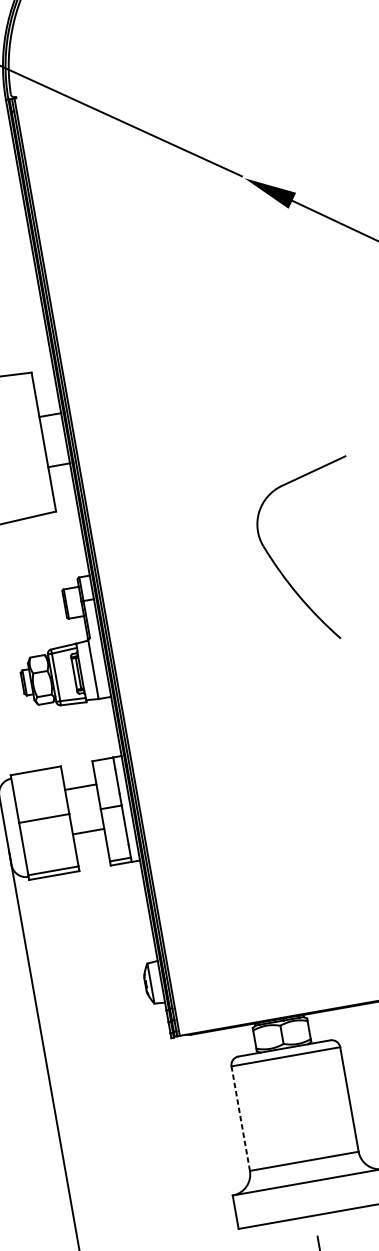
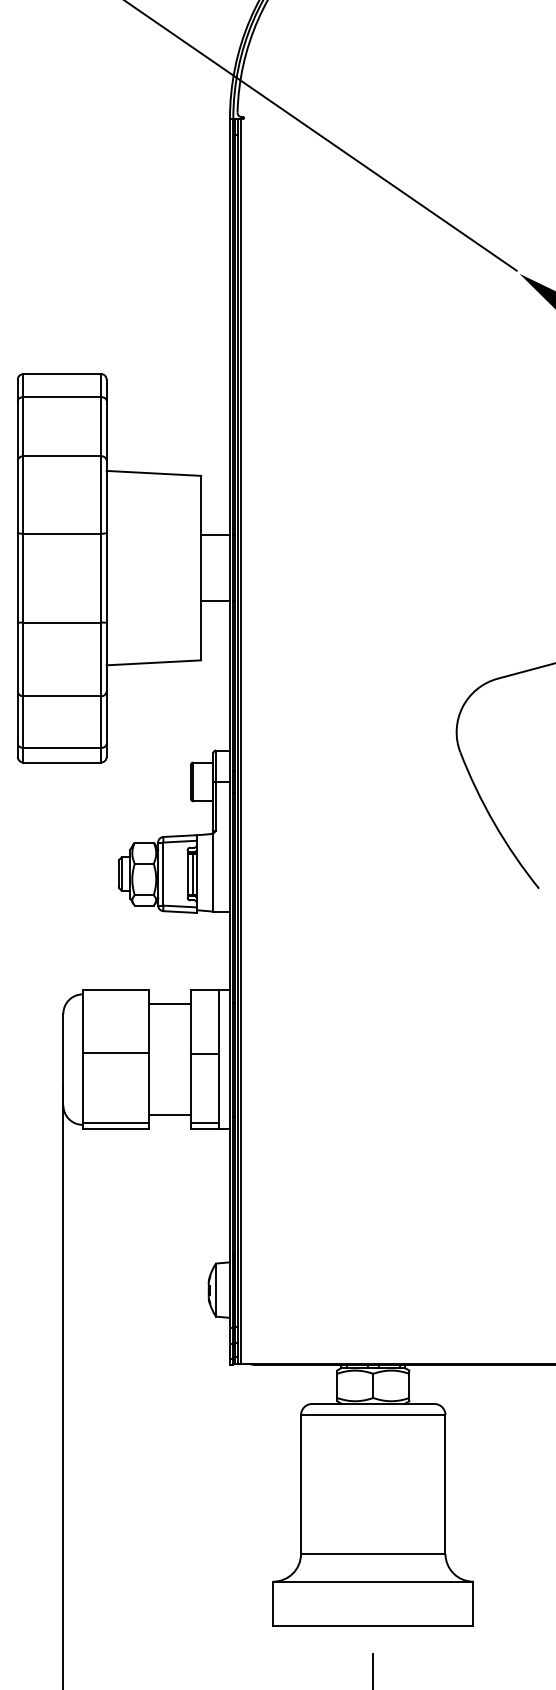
line: (80, 787) -> (170, 1004), moved
line: (88, 831) -> (170, 1115), moved
line: (241, 1118) -> (301, 1484), dashed -> solid

